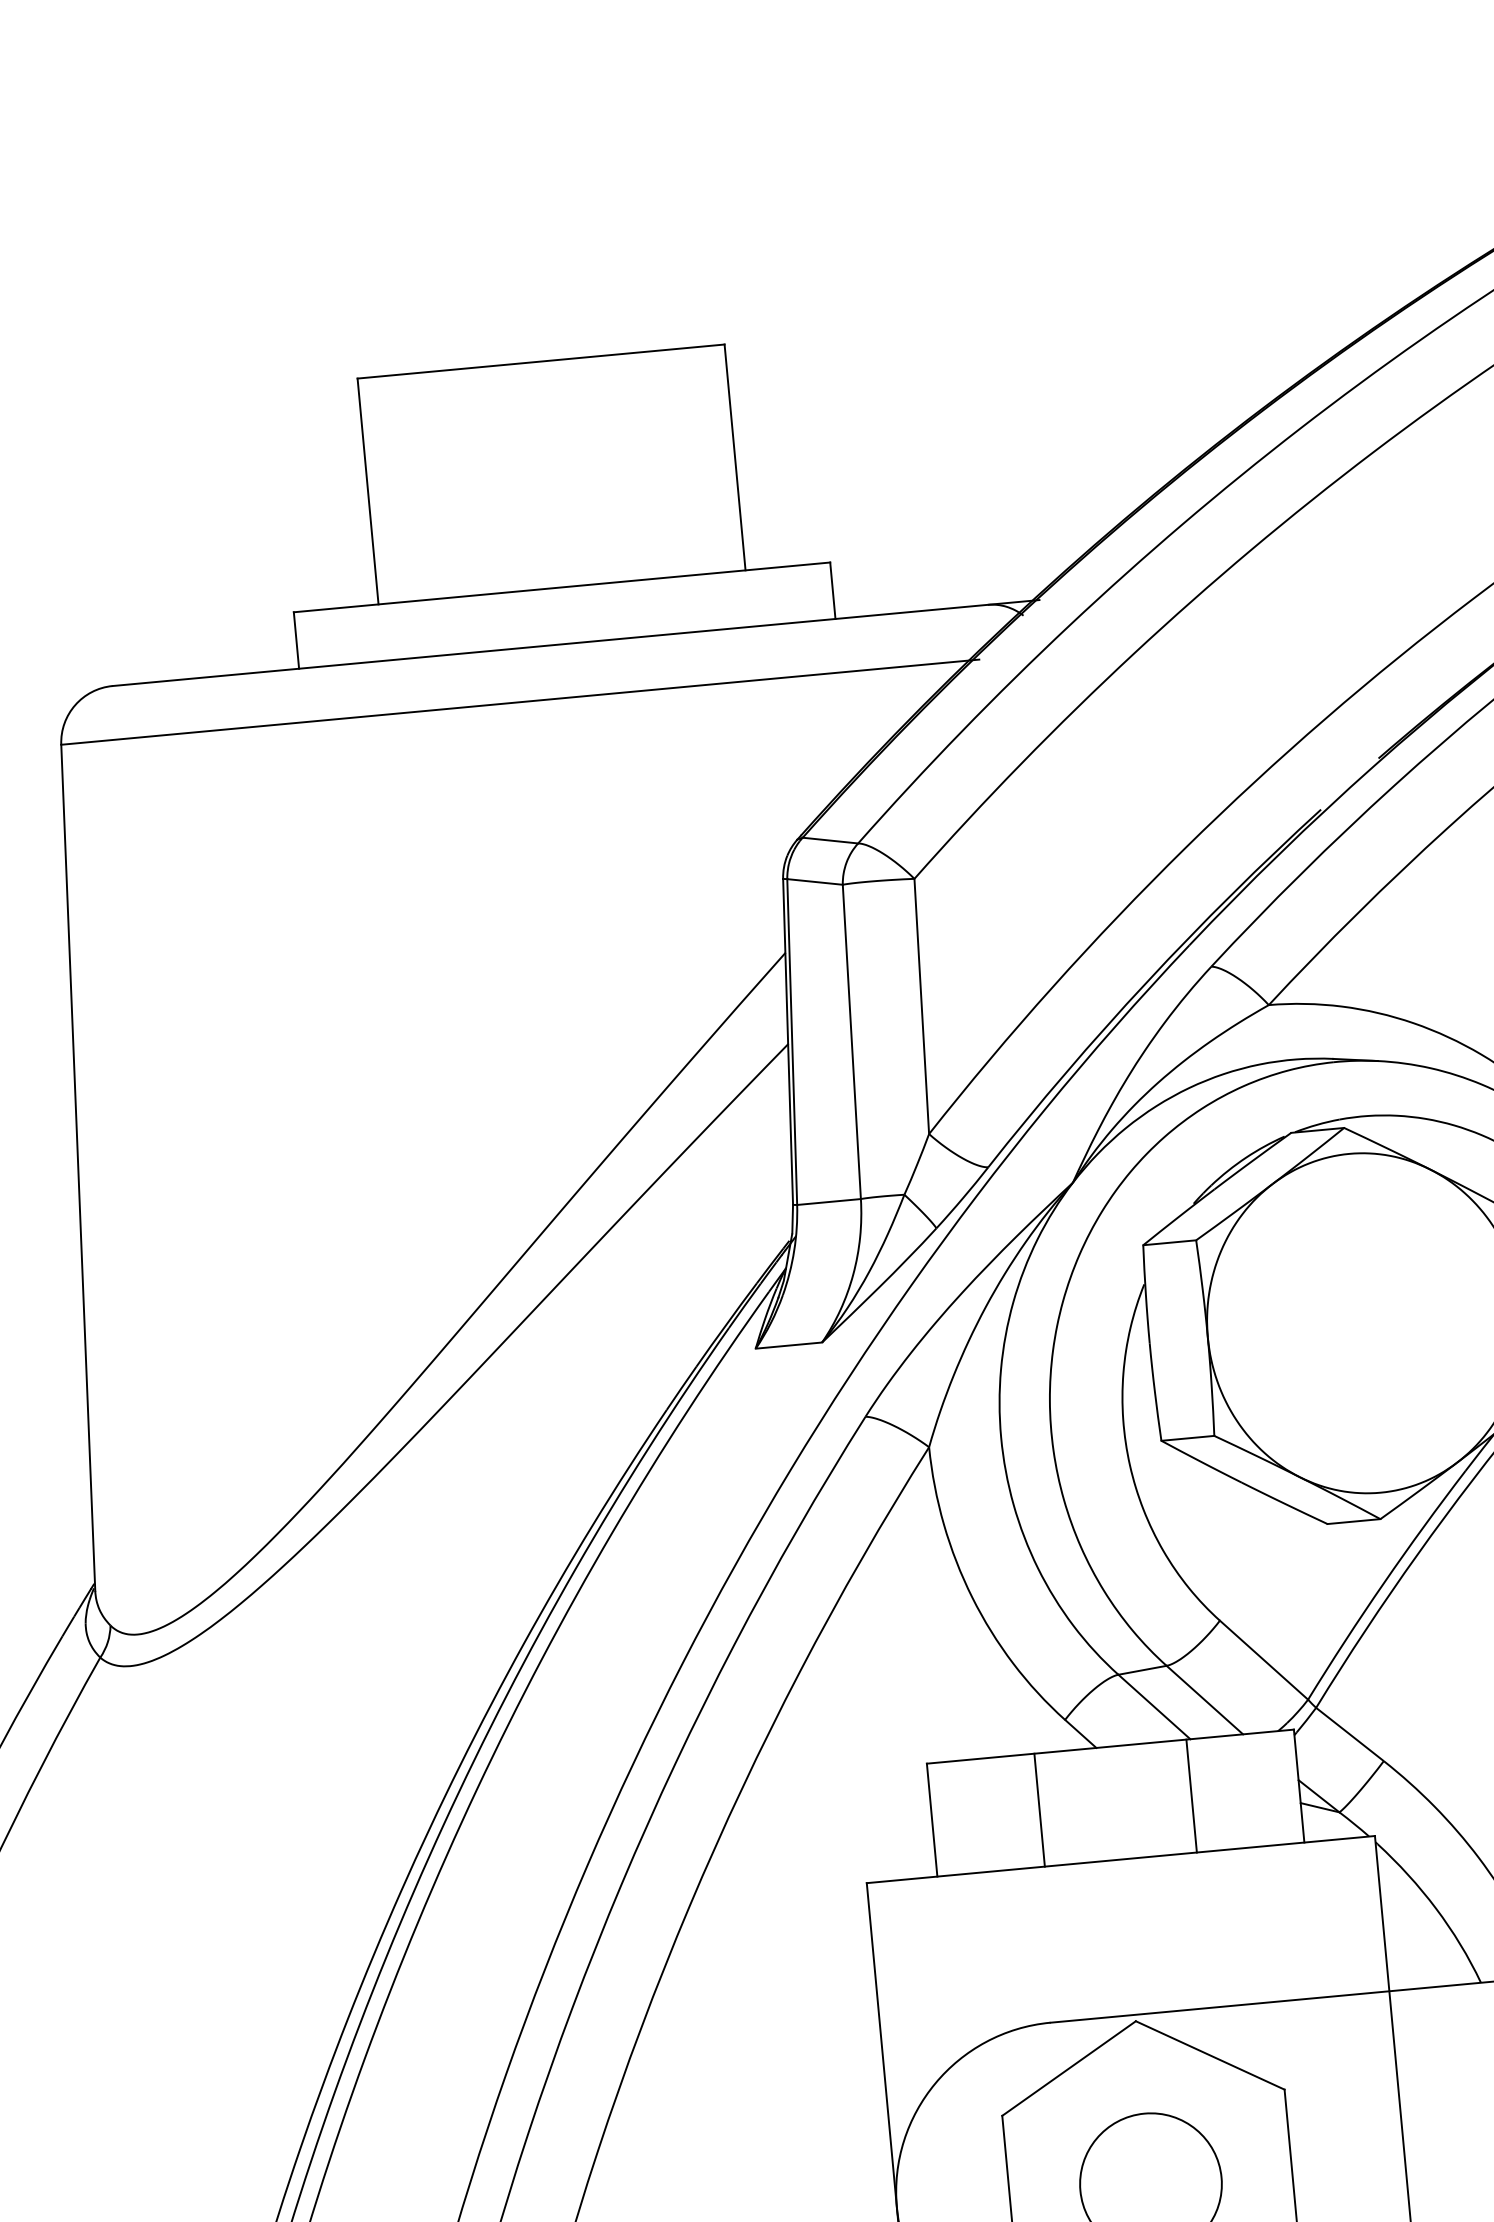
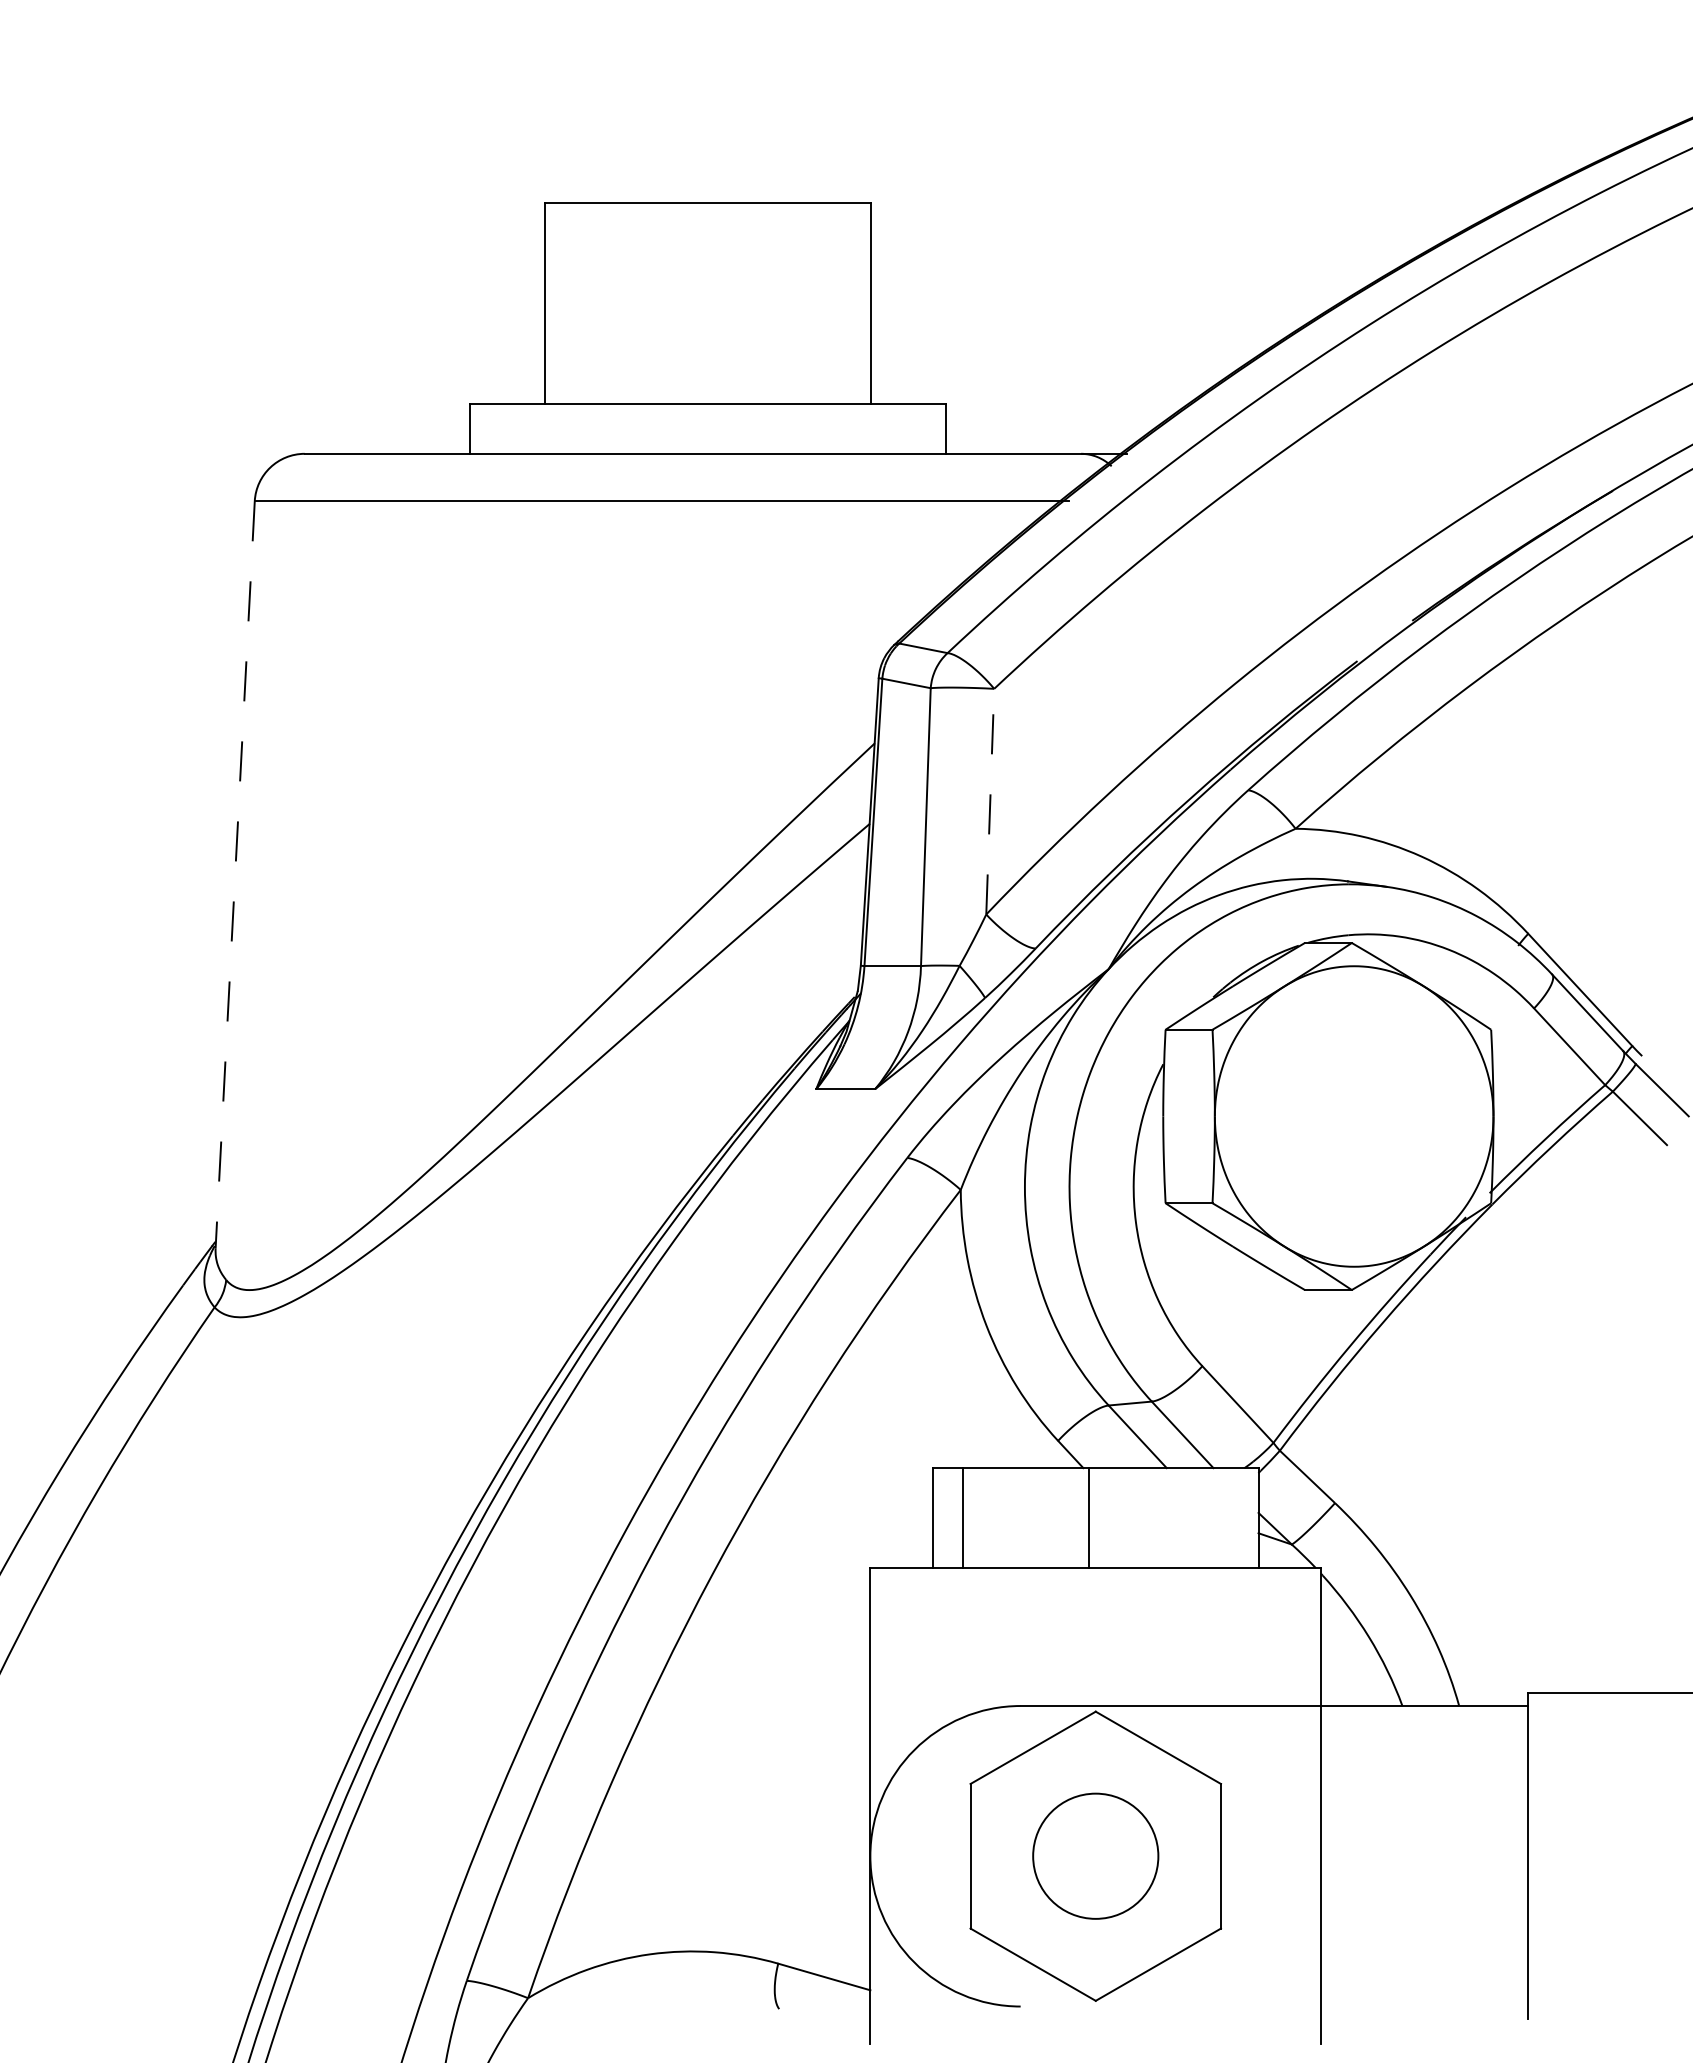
line: (922, 1006) -> (990, 801), solid -> dashed
line: (78, 1167) -> (235, 874), solid -> dashed
line: (1192, 1796) -> (1089, 1518), moved
line: (1039, 1810) -> (963, 1518), moved

